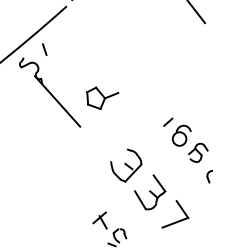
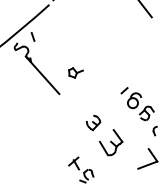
part: (102, 97) -> (75, 72), size x0.6
part: (126, 165) -> (93, 122), size x0.6
part: (174, 213) -> (147, 158), moved

